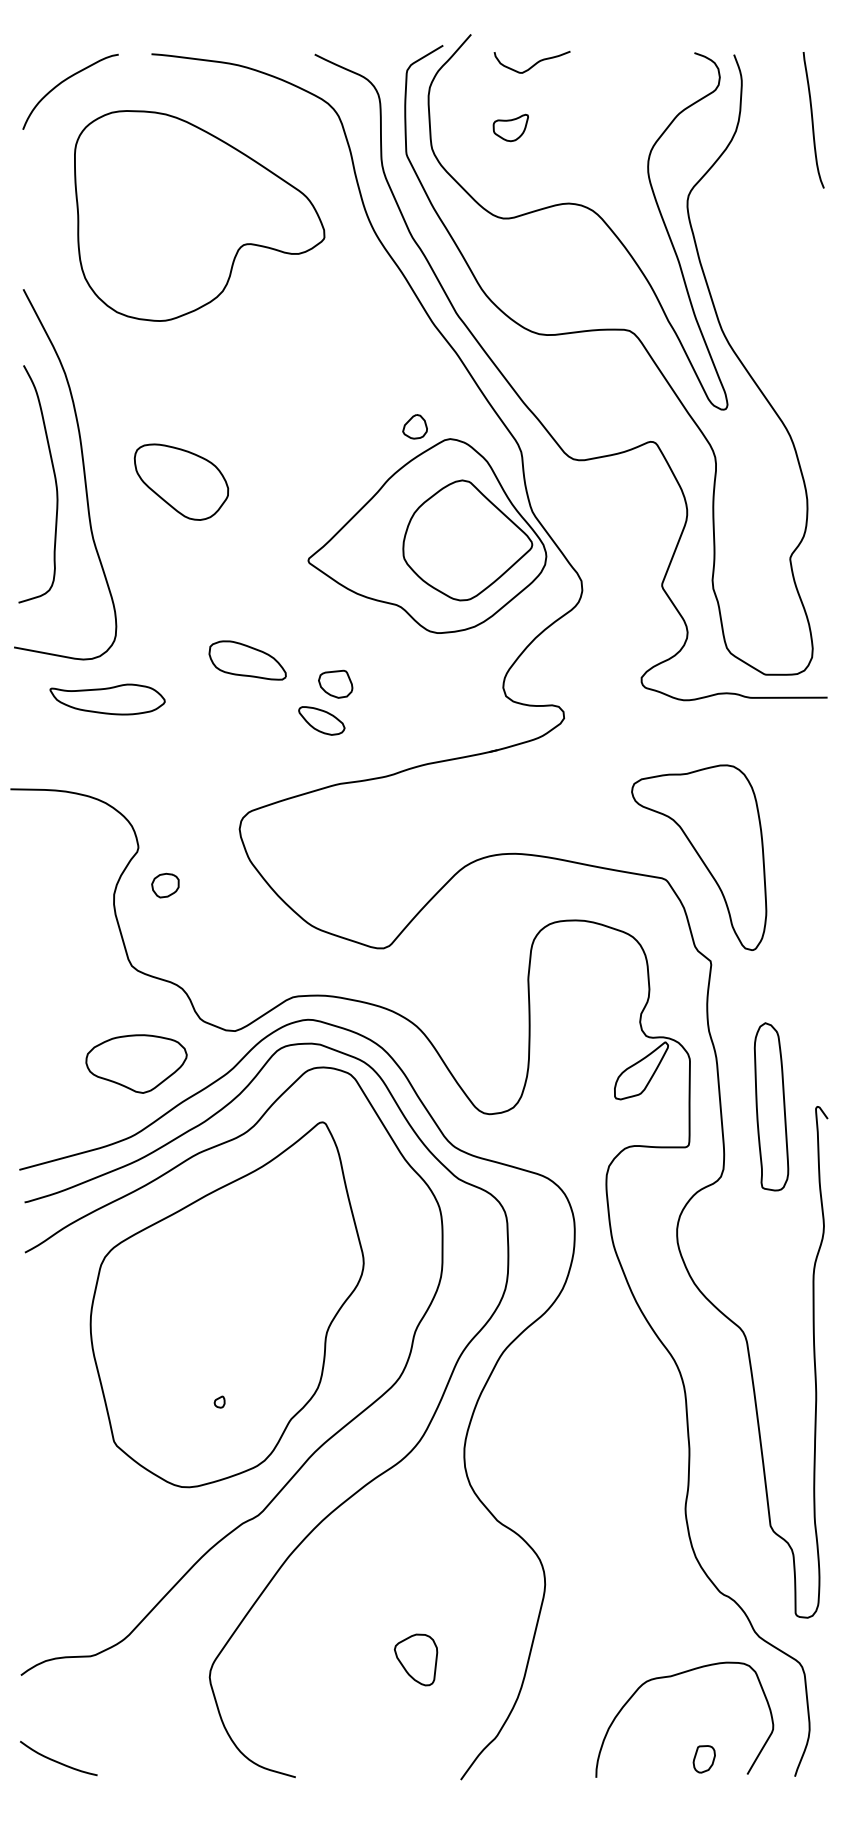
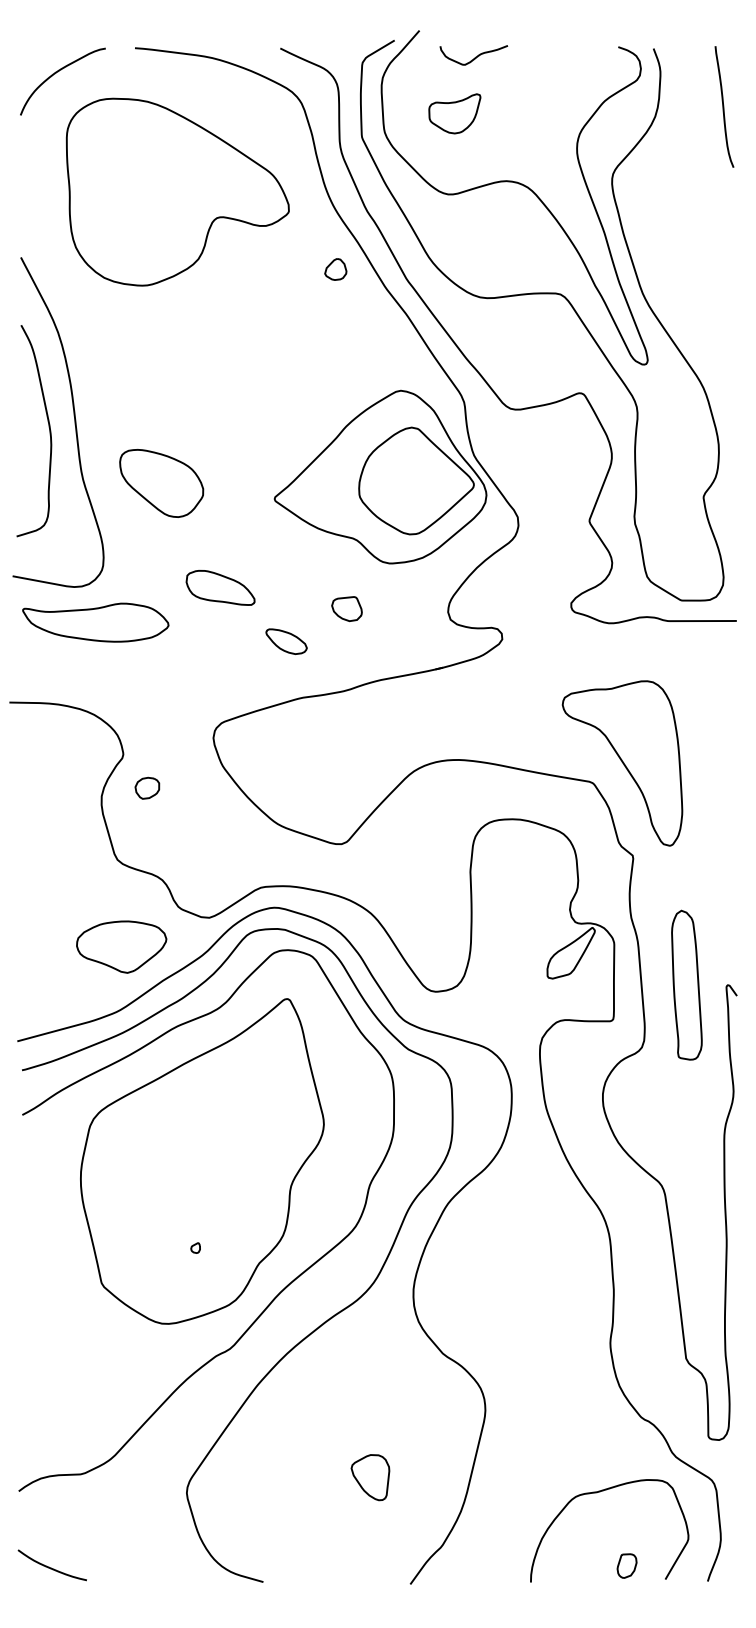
part: (510, 127) -> (454, 113), size x1.67
part: (414, 426) -> (335, 269), moved
part: (181, 481) -> (161, 482), moved
part: (335, 683) -> (346, 608), moved
part: (107, 699) -> (95, 622), size x1.43

